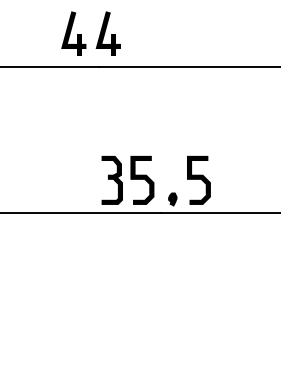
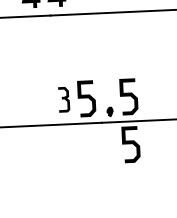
part: (111, 179) -> (63, 99), size x0.7
curve: (198, 243) -> (130, 143), added

